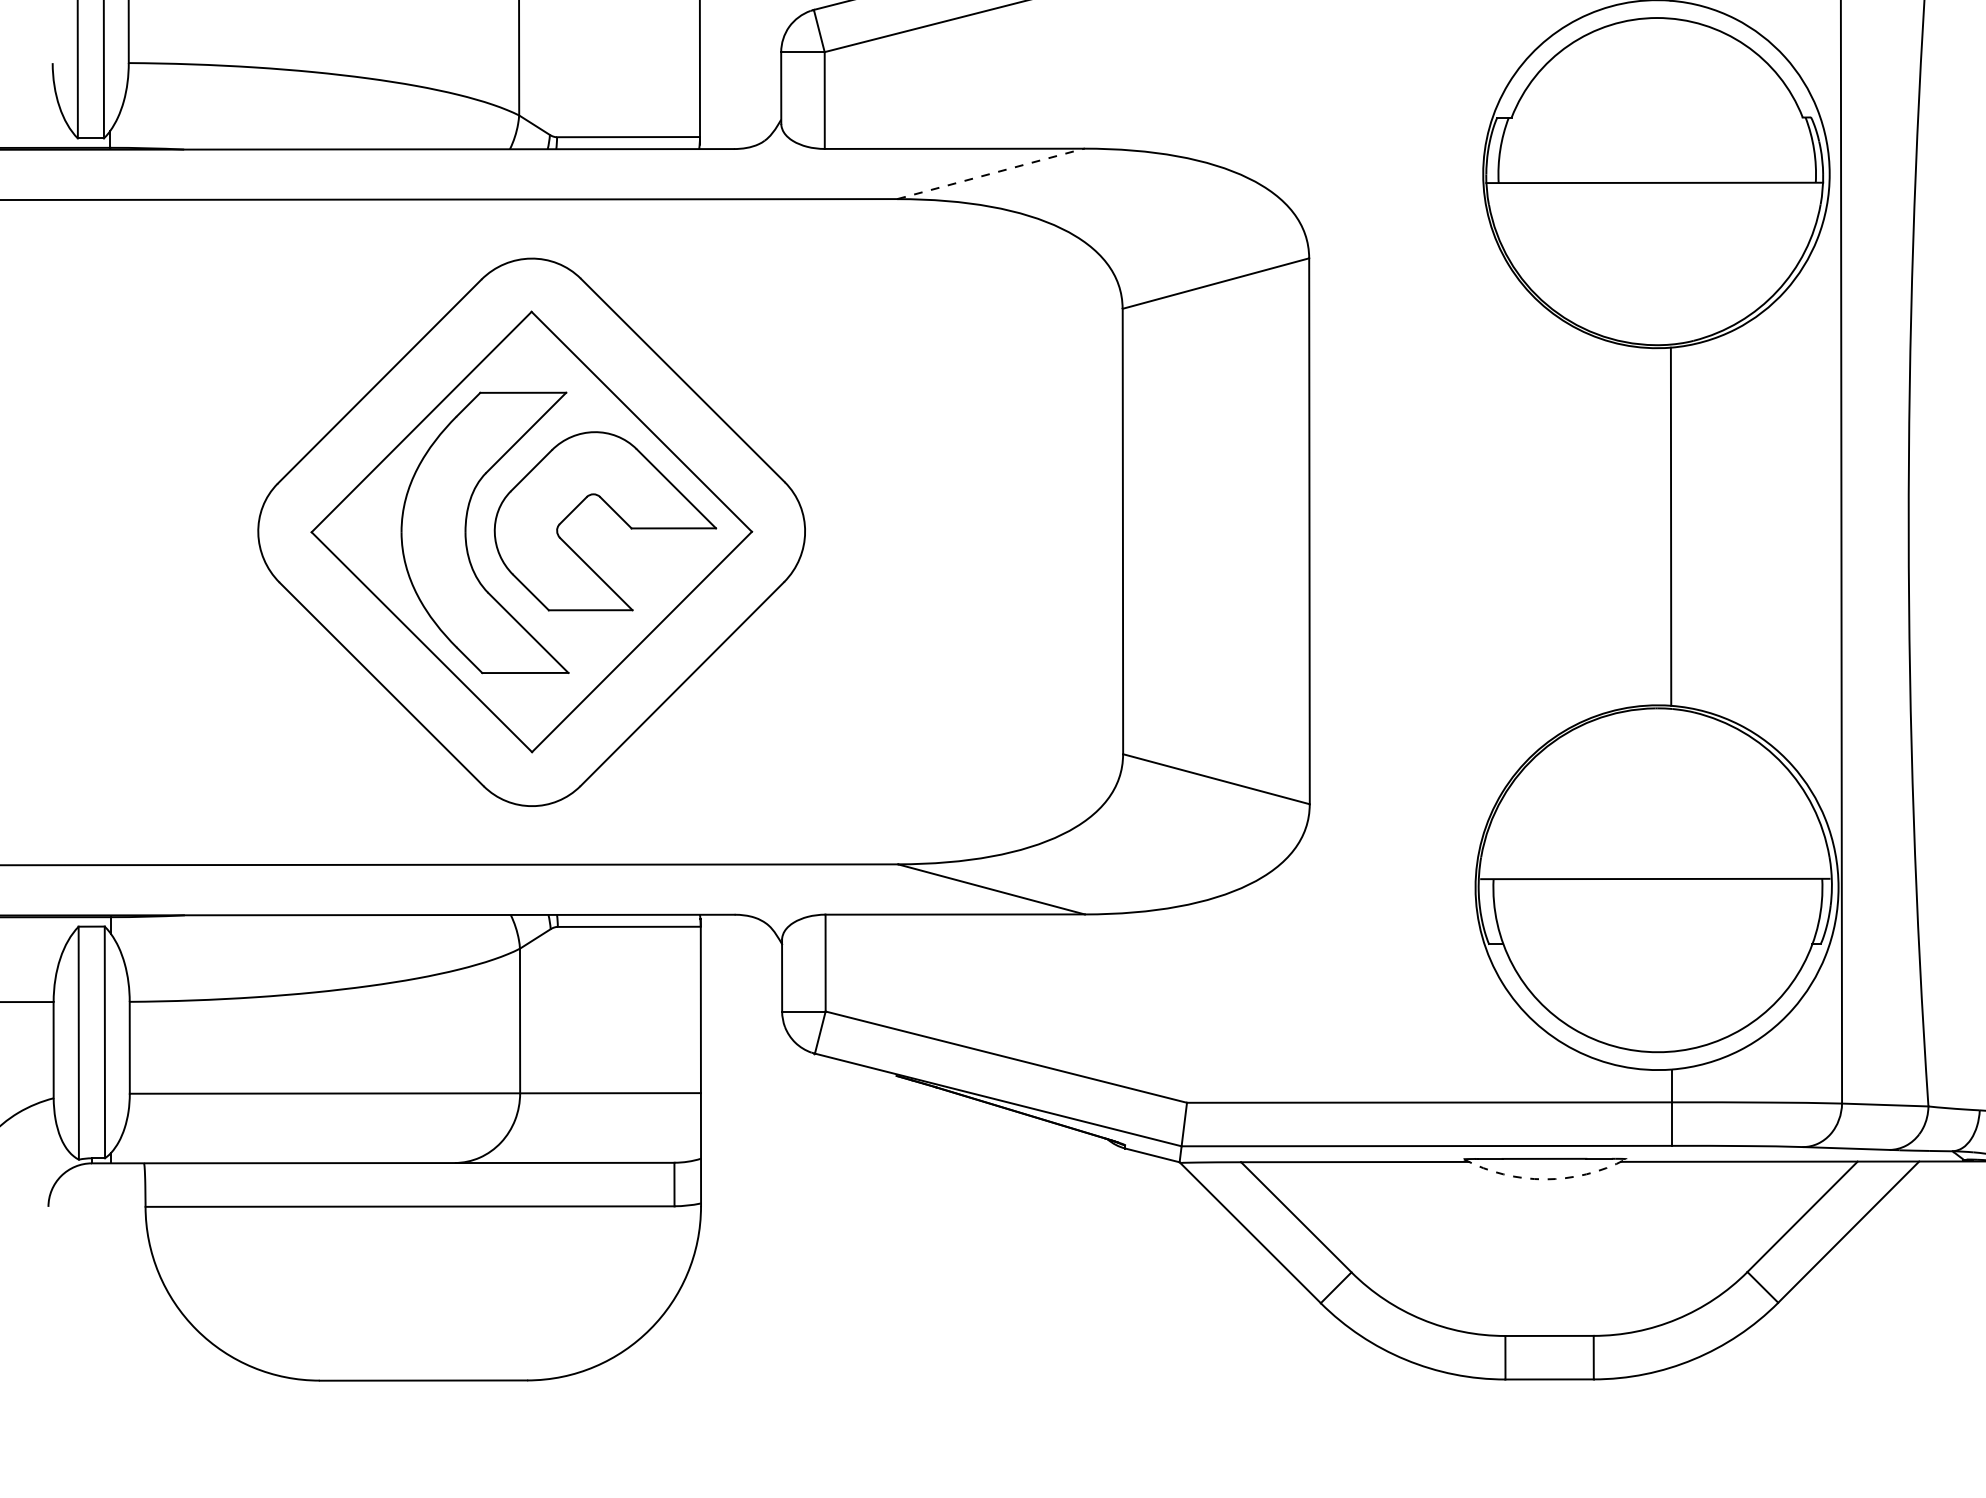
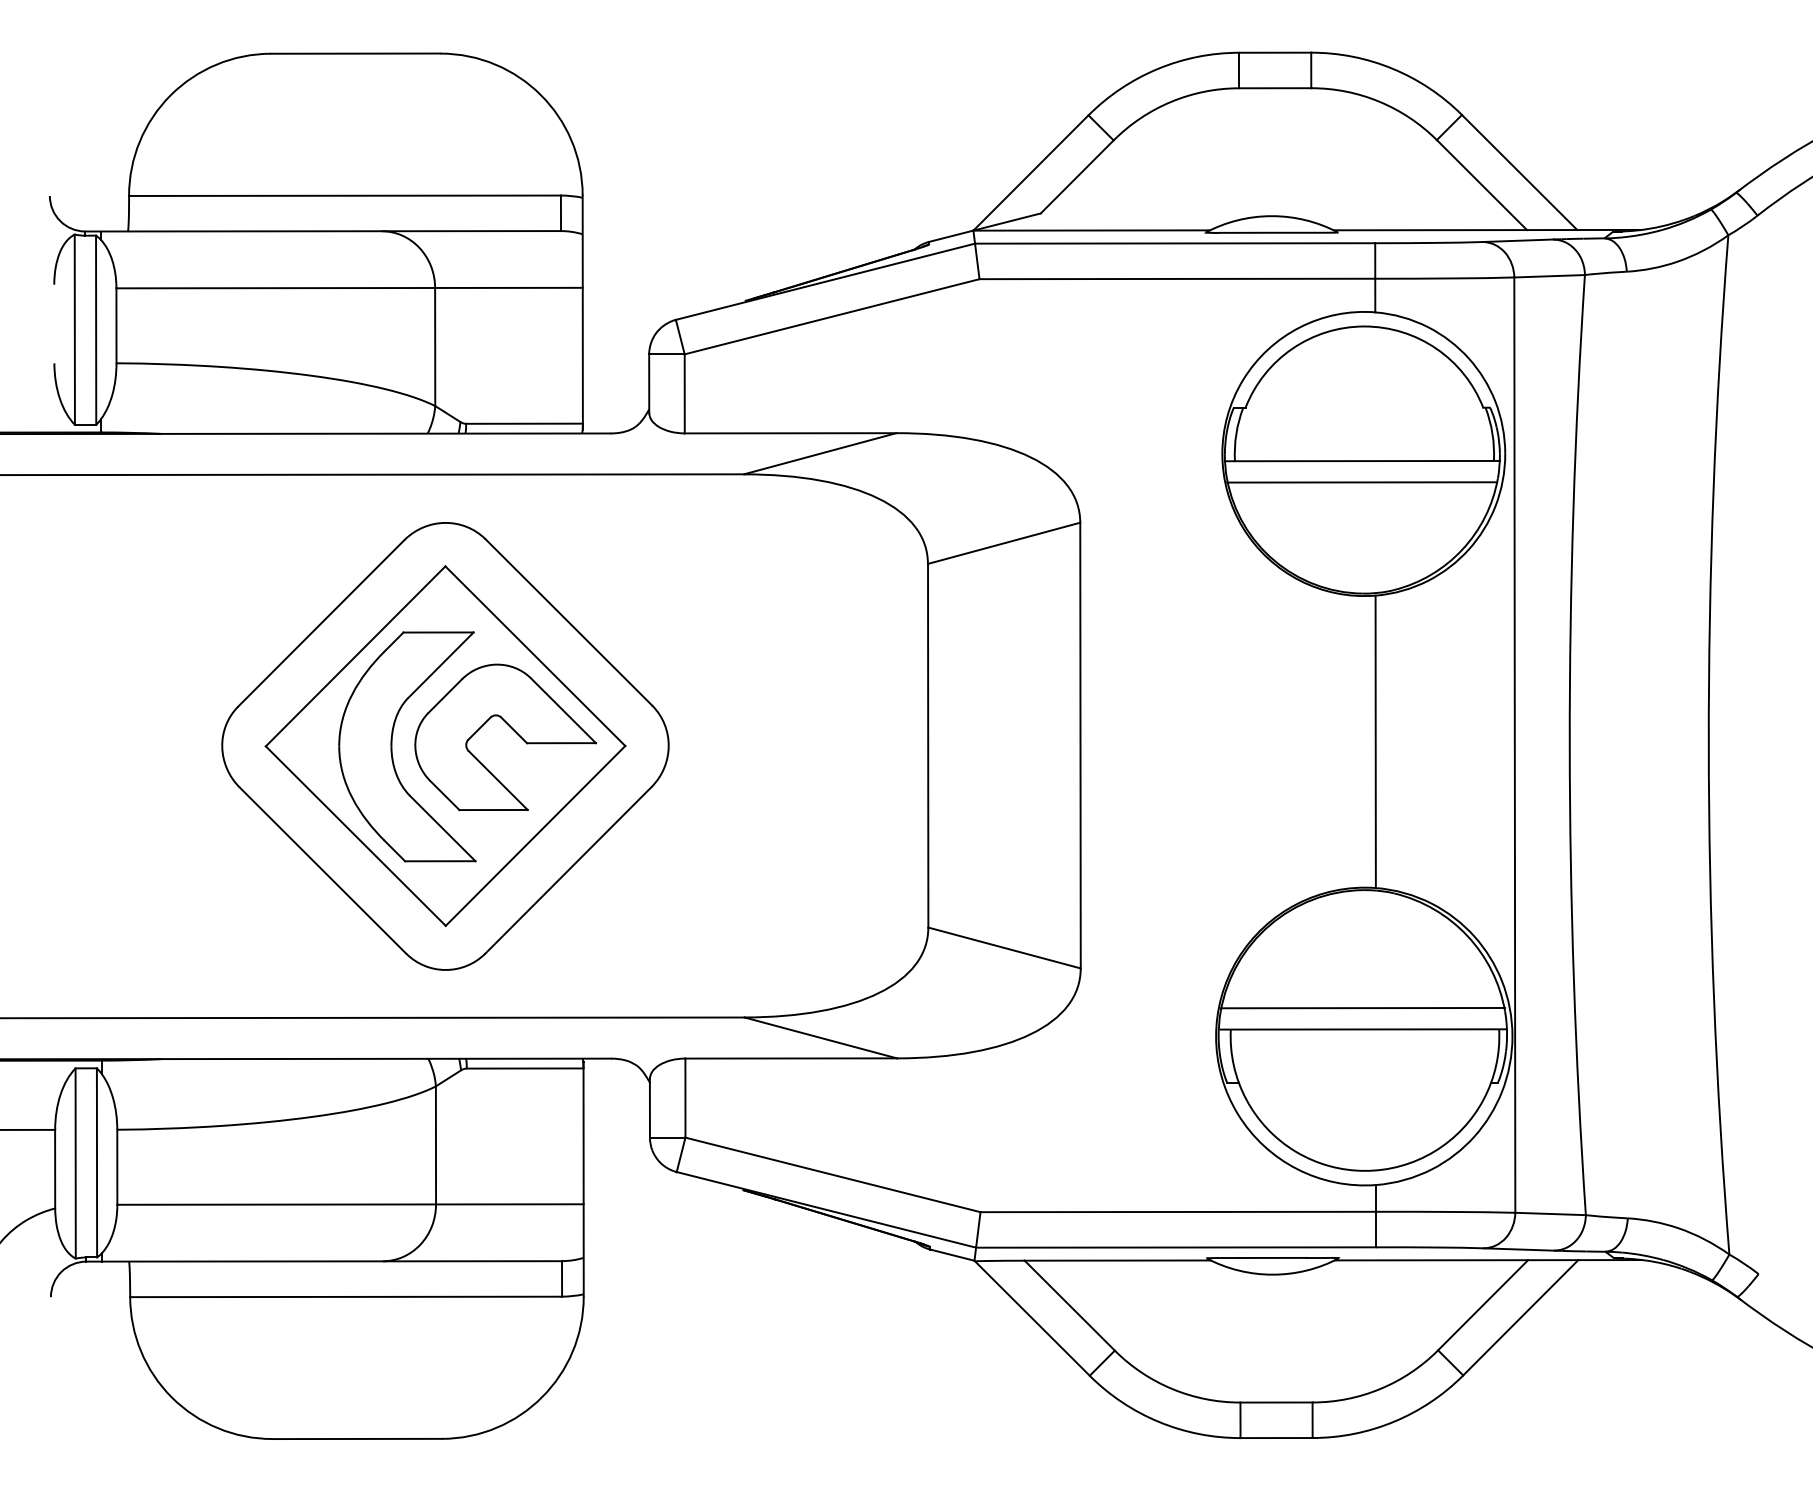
line: (991, 173) -> (820, 453), dashed -> solid
line: (1654, 209) -> (1362, 482), added
line: (1654, 852) -> (1362, 1007), added
arc: (1544, 1179) -> (1272, 1274), dashed -> solid

